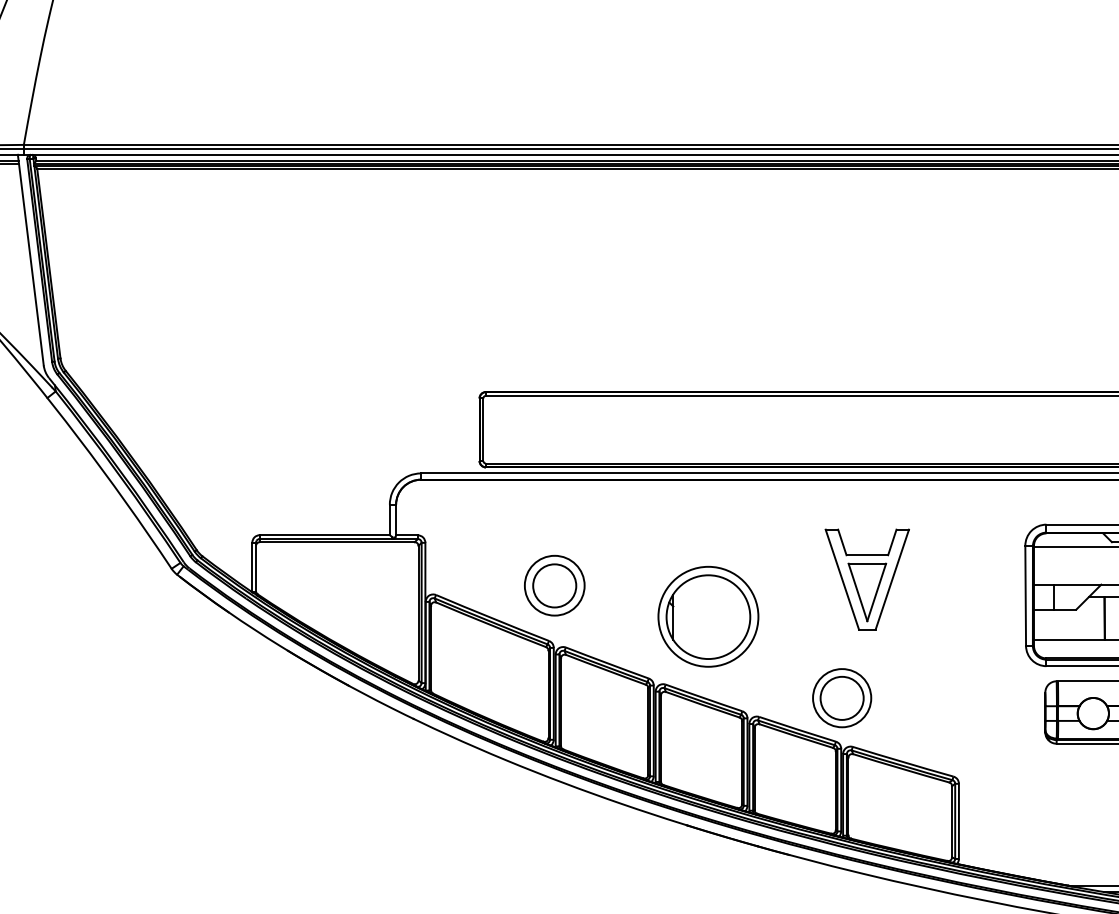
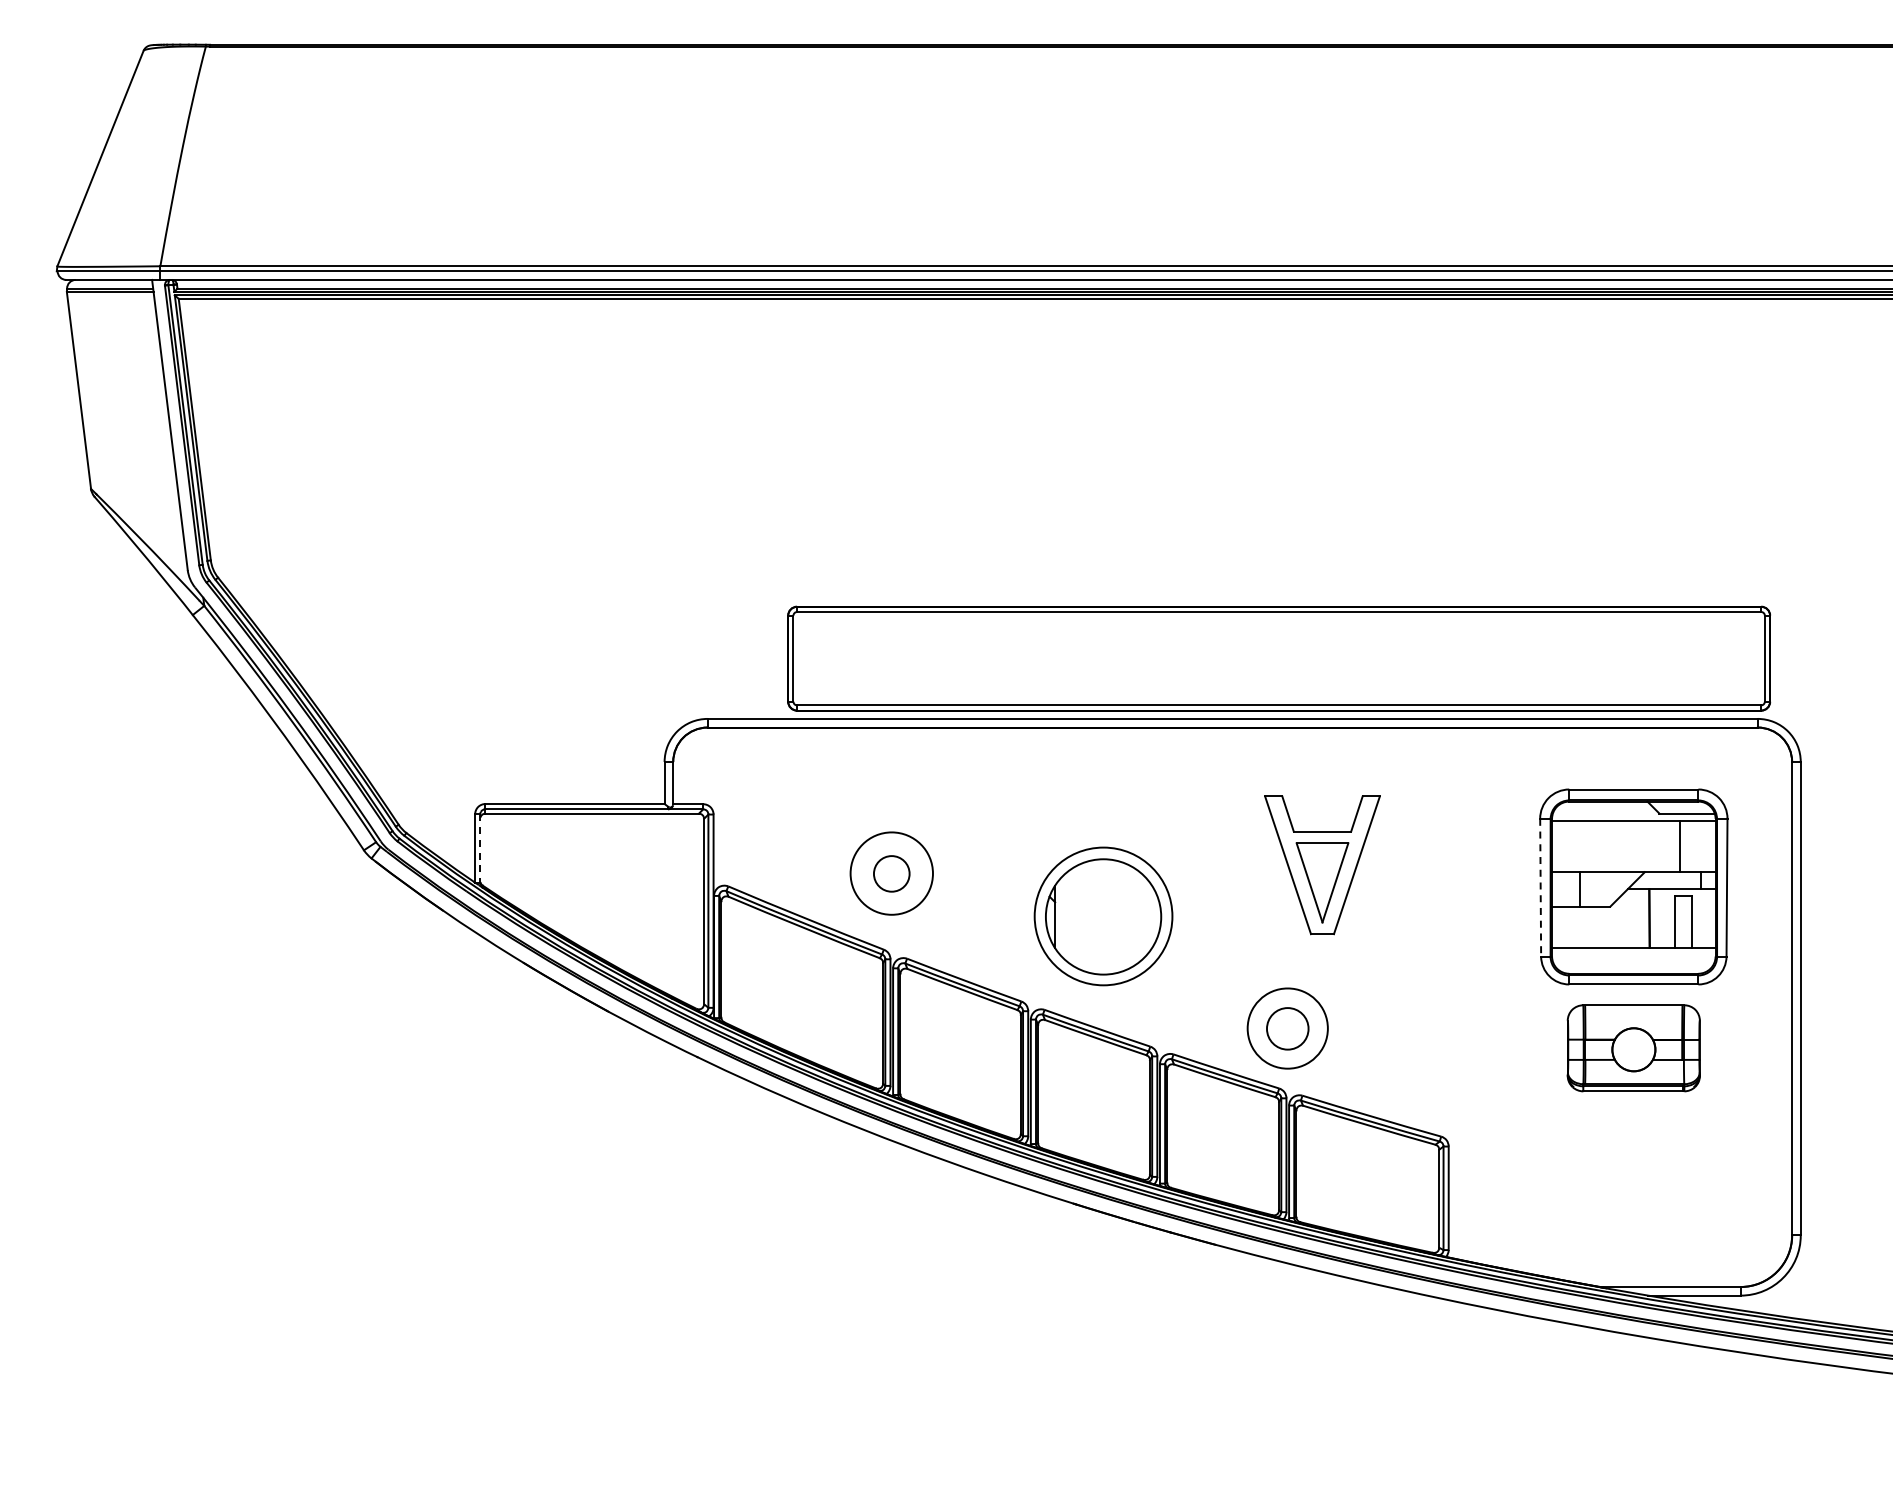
line: (256, 568) -> (480, 849), solid -> dashed
circle: (554, 585) -> (891, 873), size x0.6
line: (1025, 595) -> (1540, 887), solid -> dashed
circle: (841, 698) -> (1287, 1028), size x0.7

